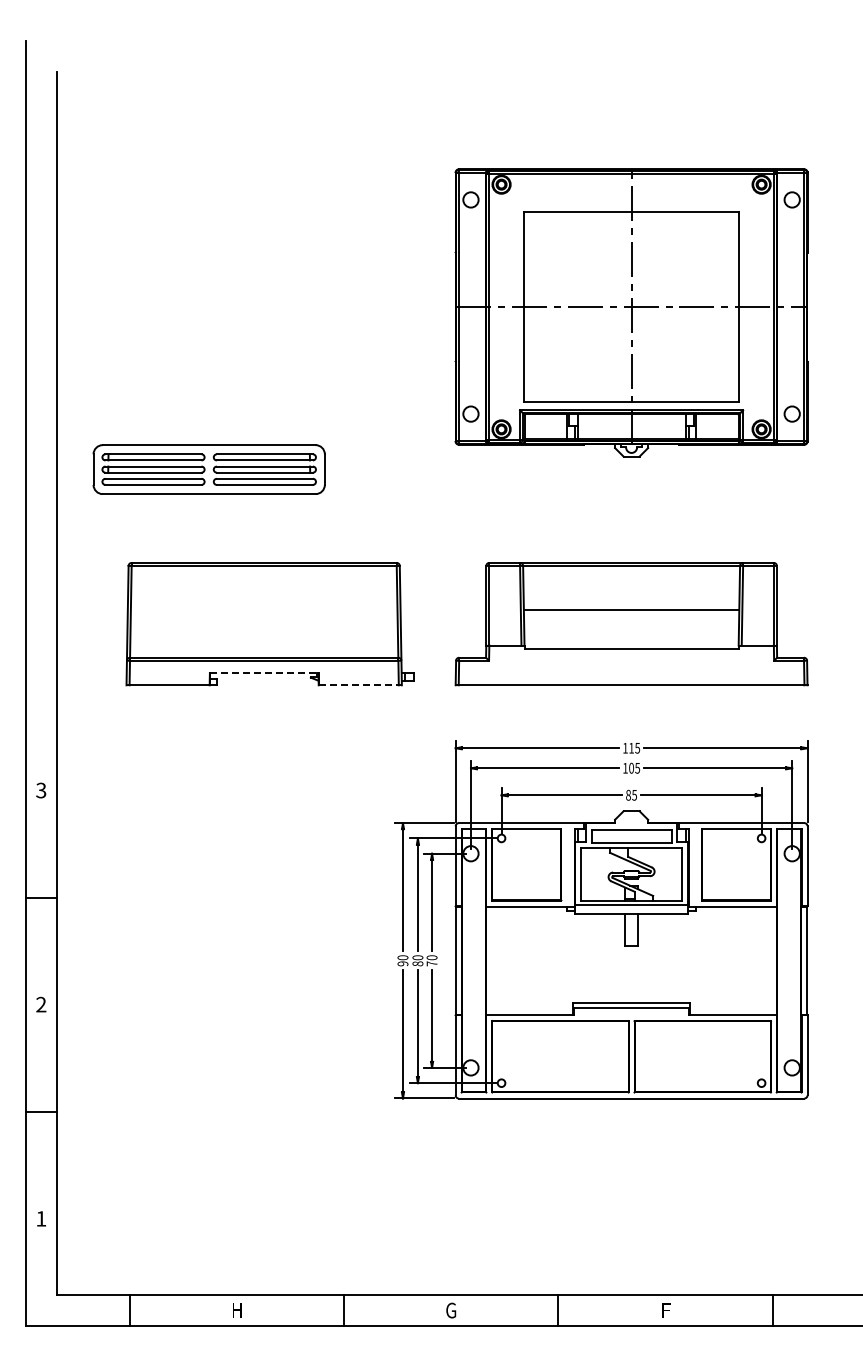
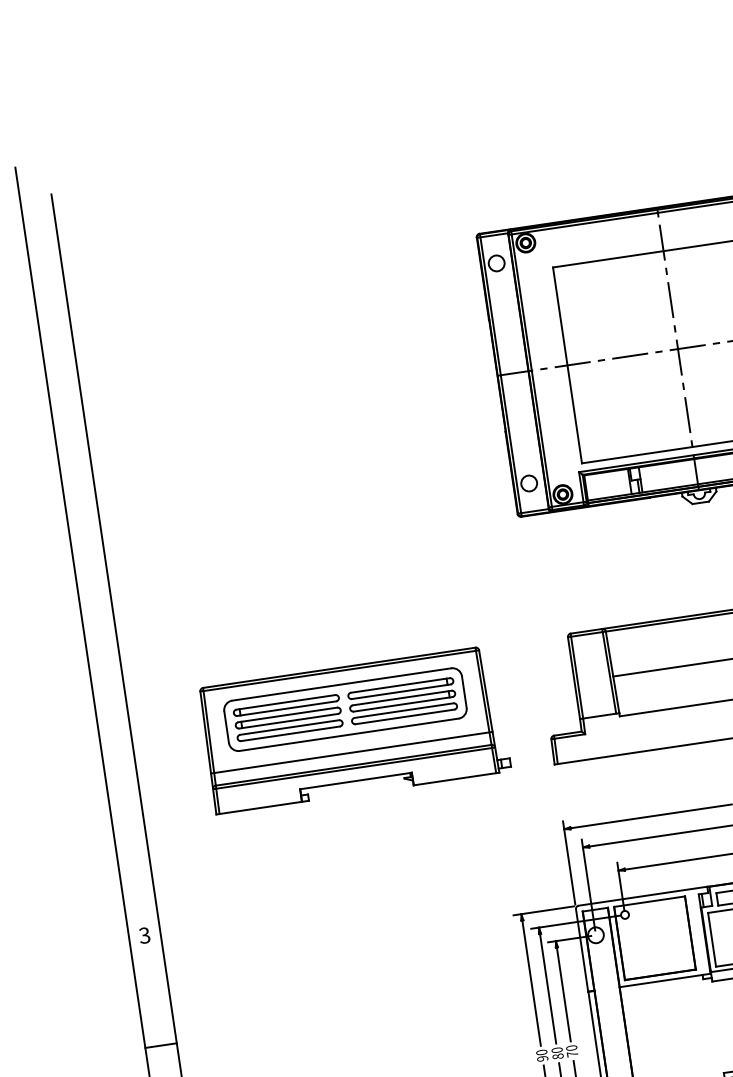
part: (208, 469) -> (344, 709), moved
line: (264, 645) -> (352, 752), added
line: (264, 673) -> (356, 781), dashed -> solid
line: (360, 685) -> (456, 779), dashed -> solid

